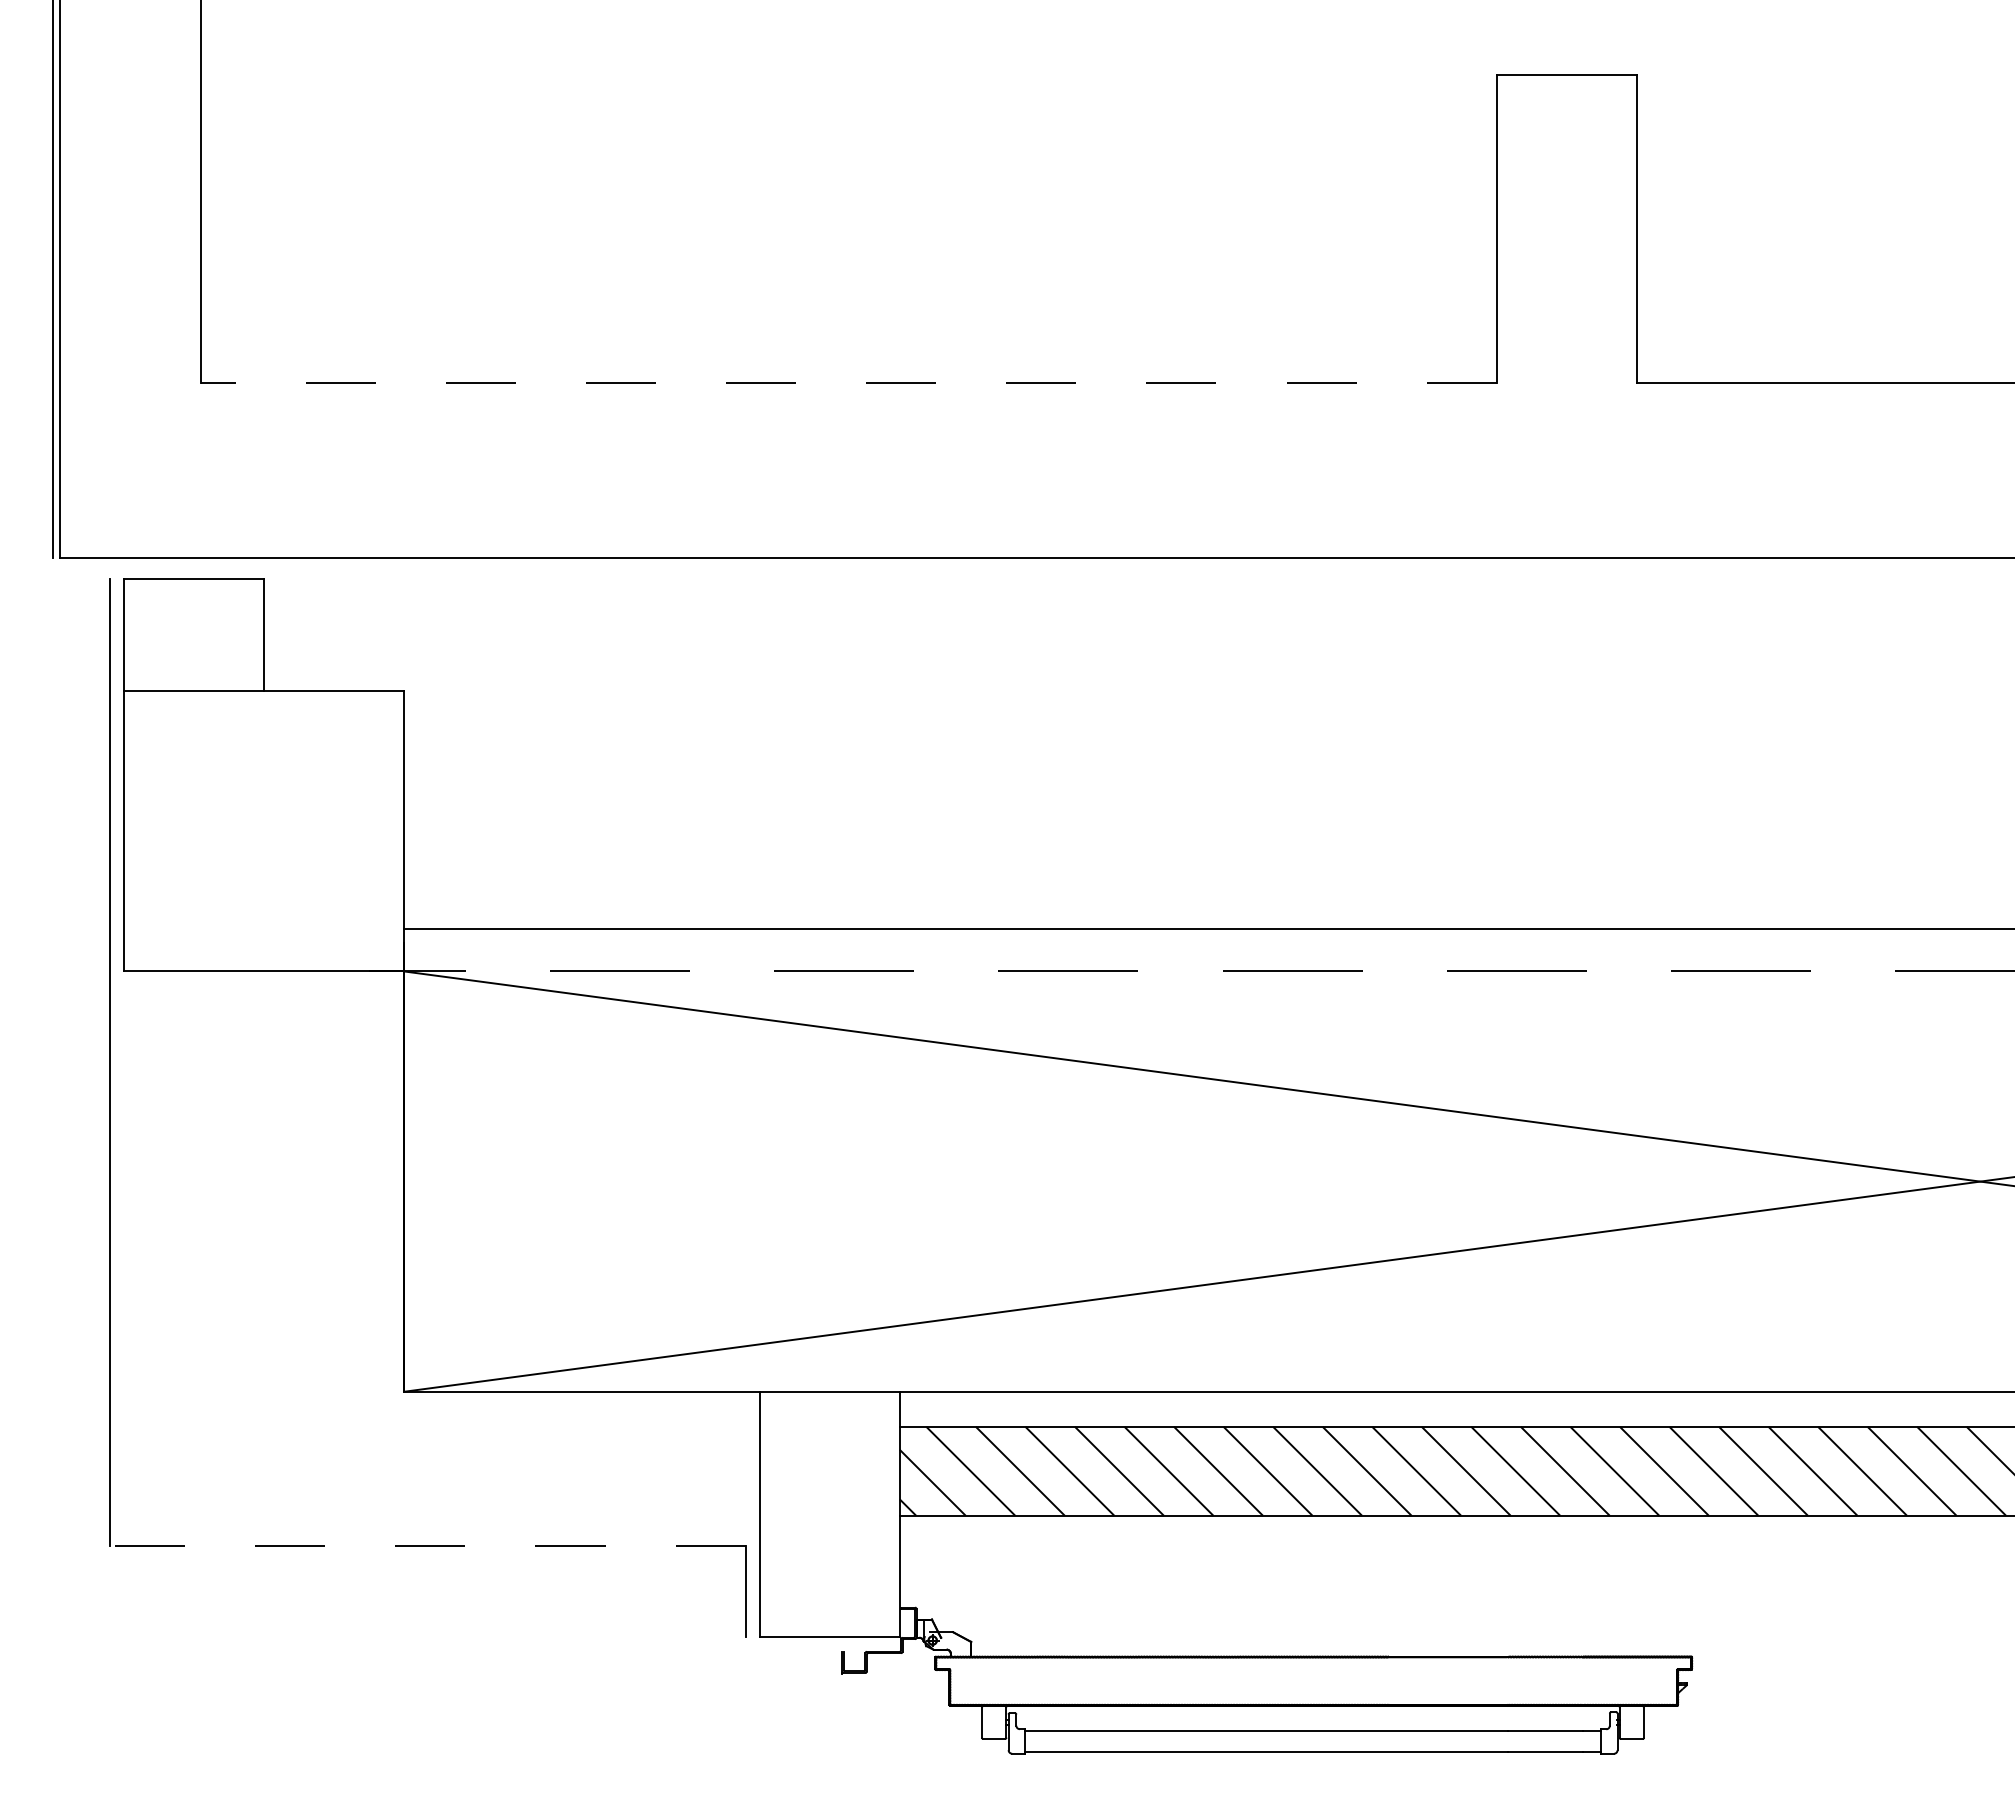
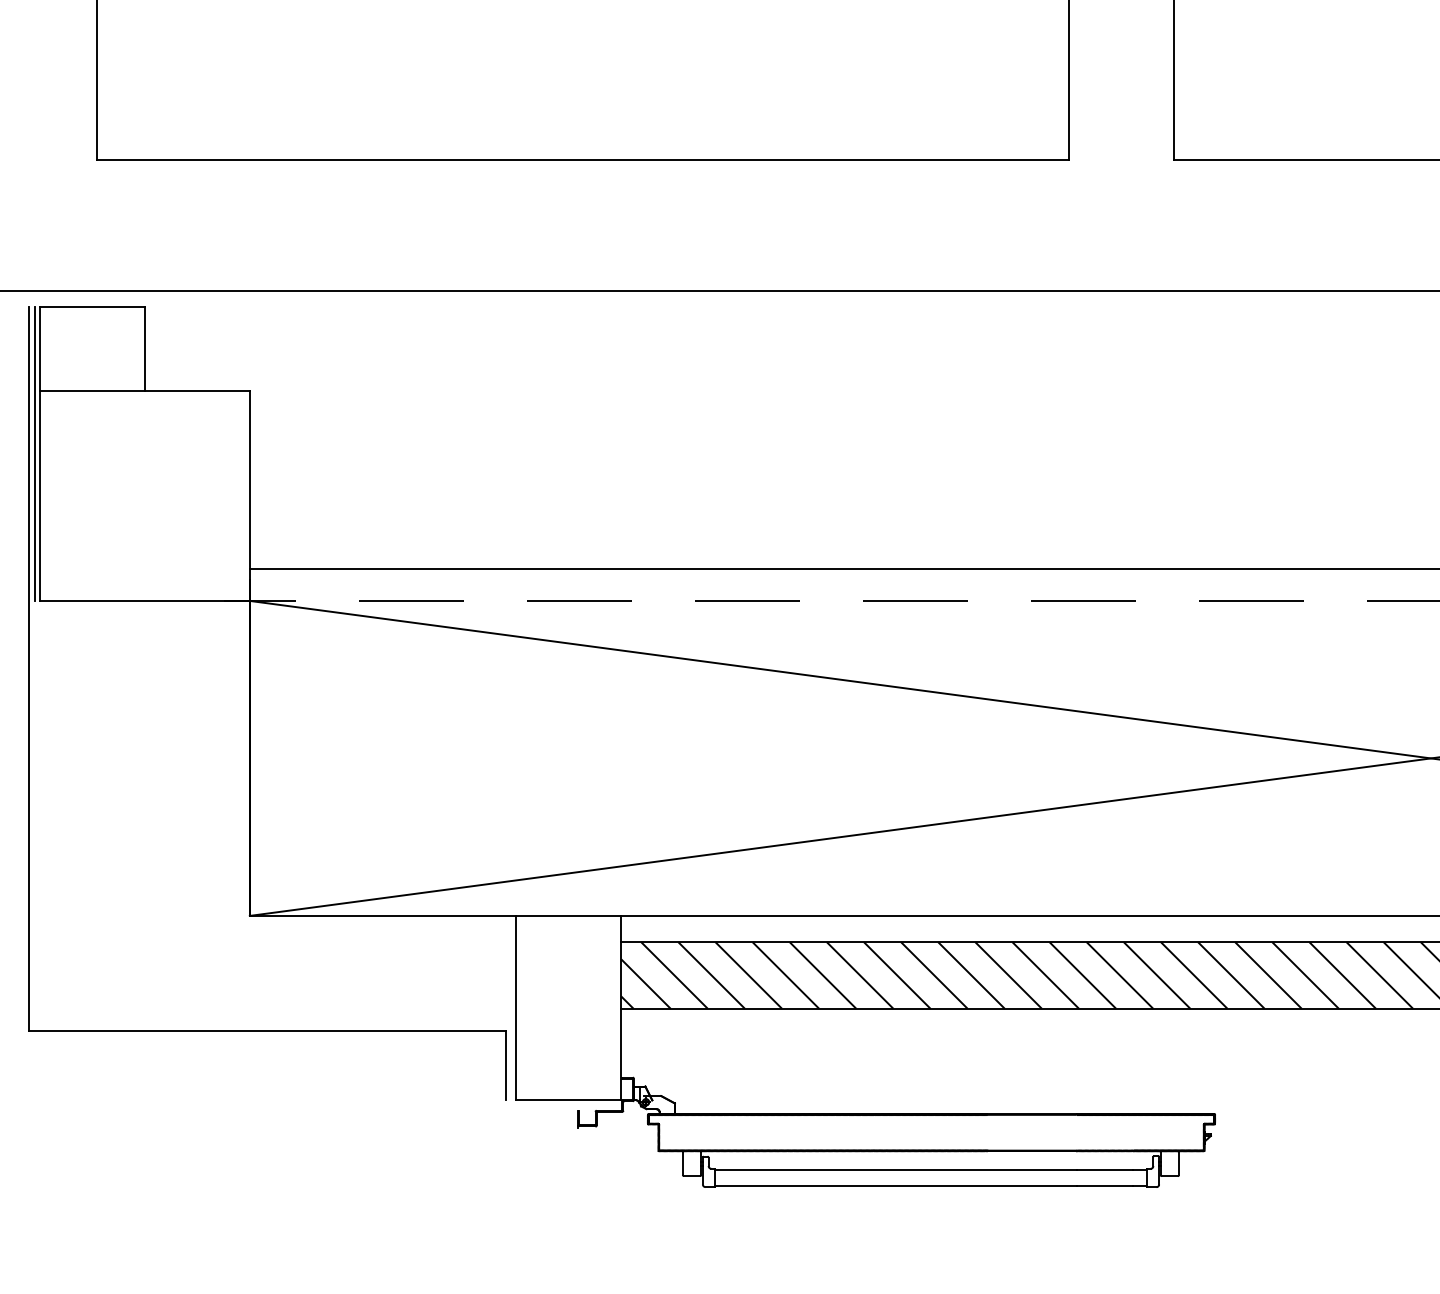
line: (848, 382) -> (582, 159), dashed -> solid
line: (116, 775) -> (34, 454), added
line: (427, 1545) -> (267, 1031), dashed -> solid

